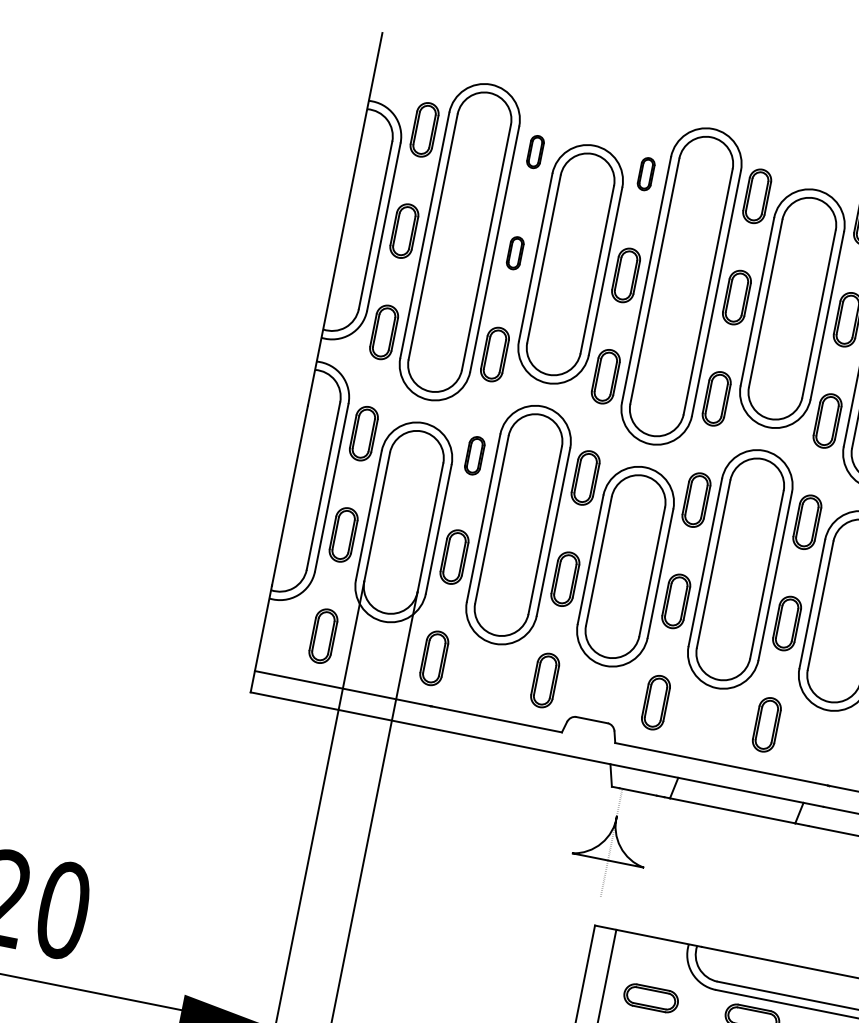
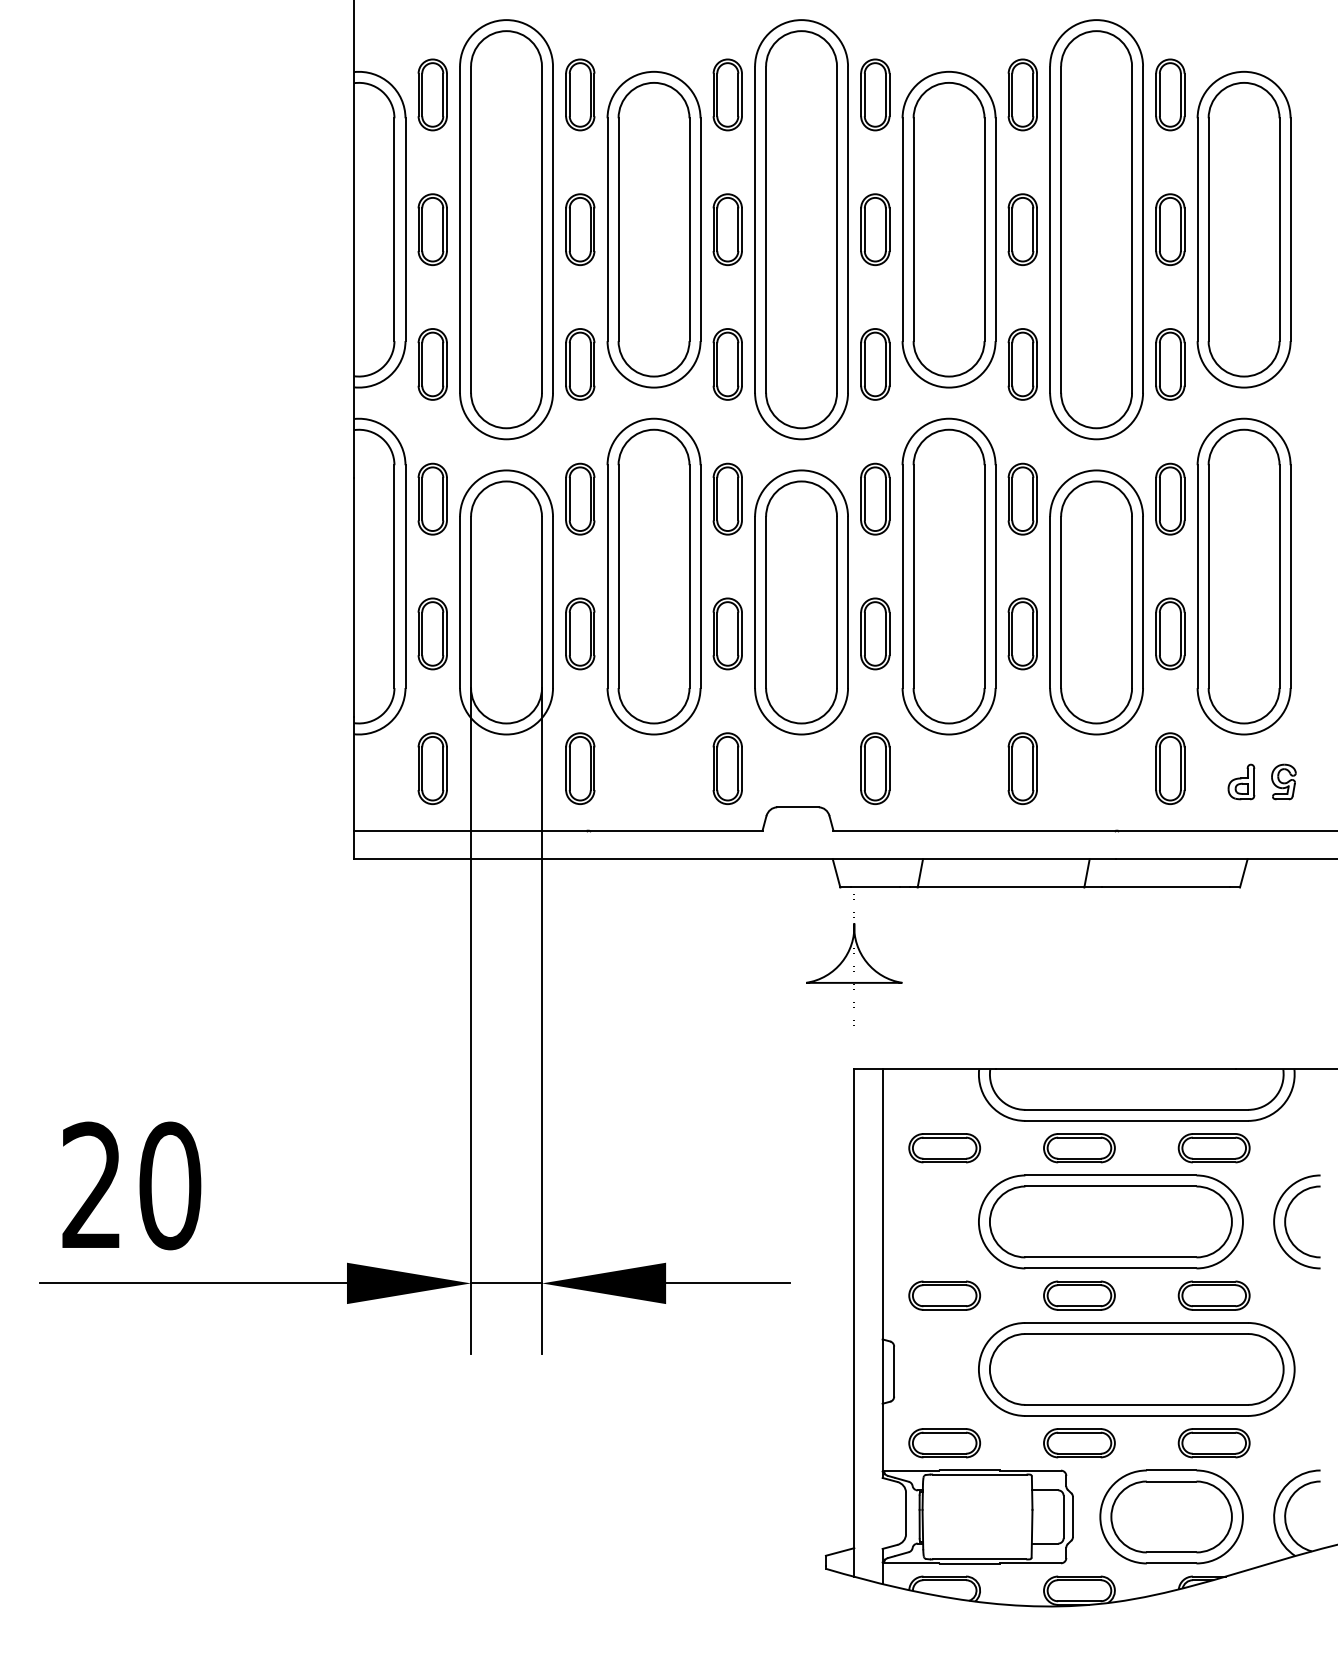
part: (535, 151) -> (580, 94), size x1.67
part: (646, 173) -> (727, 94), size x1.67
part: (515, 253) -> (580, 229), size x1.67
part: (475, 455) -> (580, 498), size x1.43

